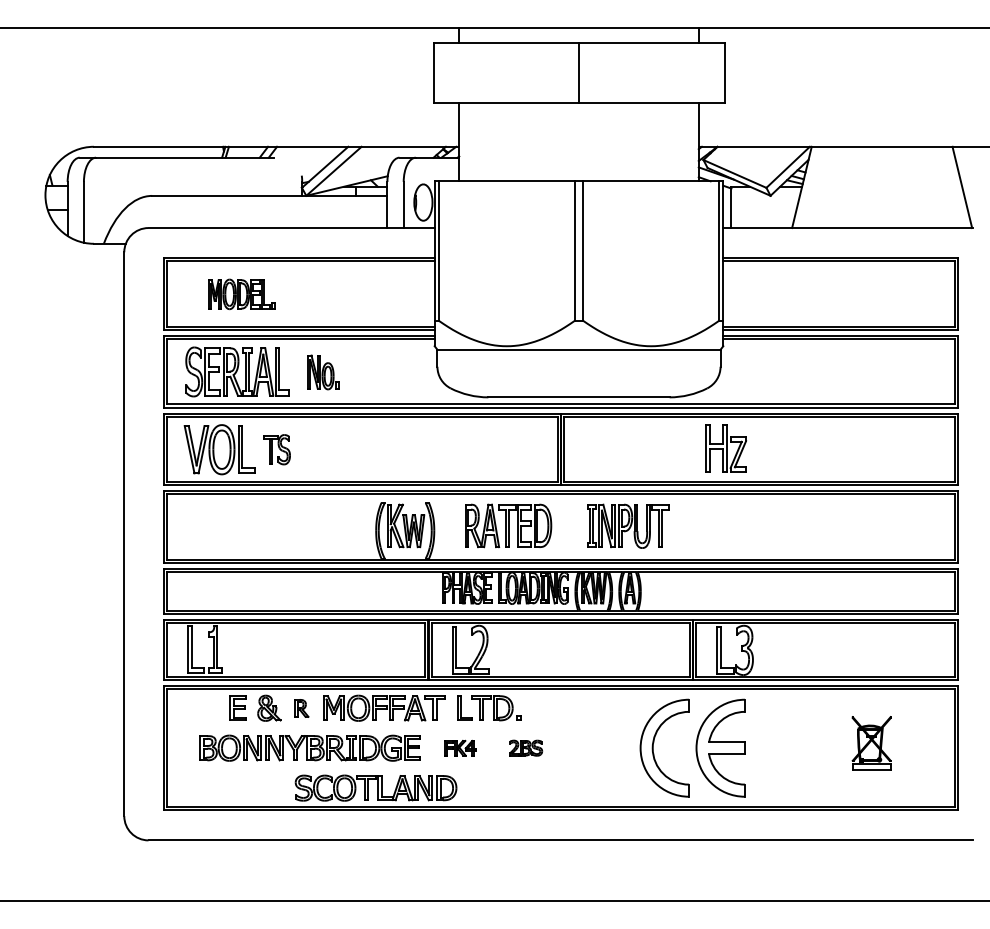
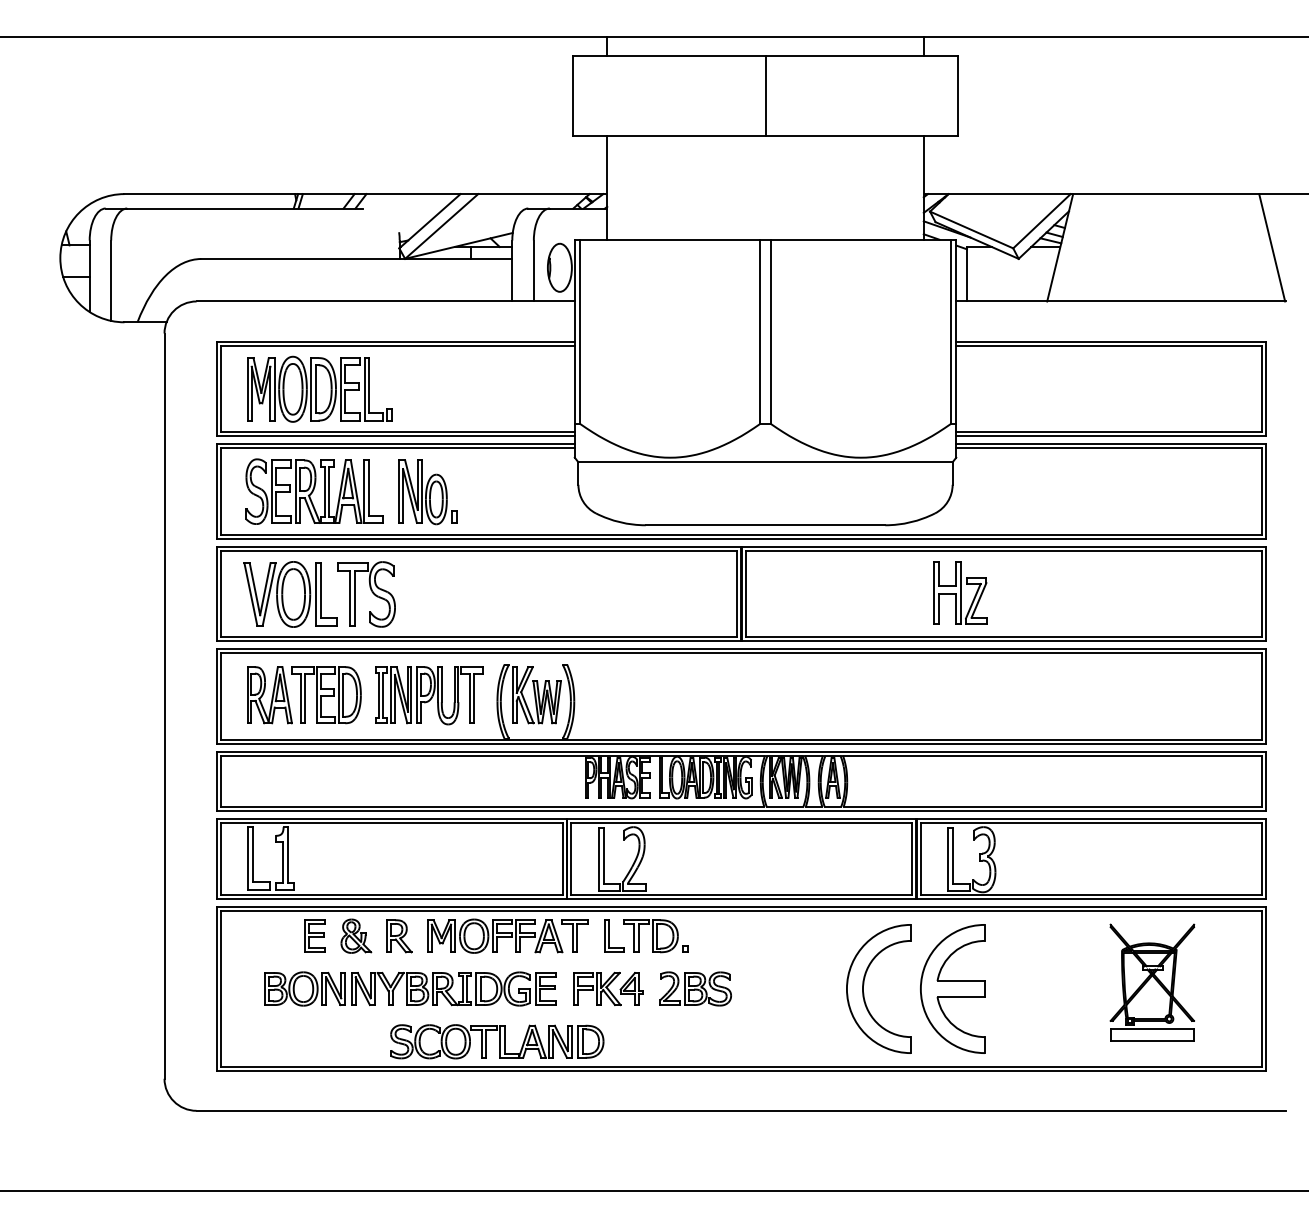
part: (241, 293) -> (319, 388), size x1.67
part: (323, 372) -> (427, 492), size x1.43
part: (277, 449) -> (366, 594), size x1.67
part: (508, 526) -> (304, 695), moved
part: (628, 526) -> (429, 695), moved
part: (302, 708) -> (399, 936), size x1.43
part: (871, 743) -> (1152, 982), size x1.67
part: (460, 747) -> (608, 988), size x1.67
part: (526, 747) -> (695, 988), size x1.67

